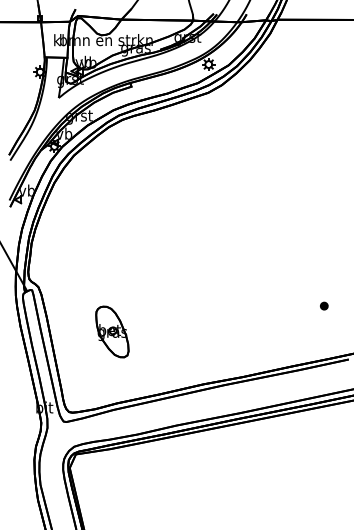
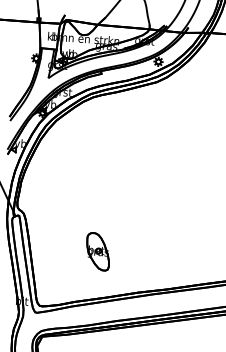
part: (112, 331) -> (98, 251), moved

